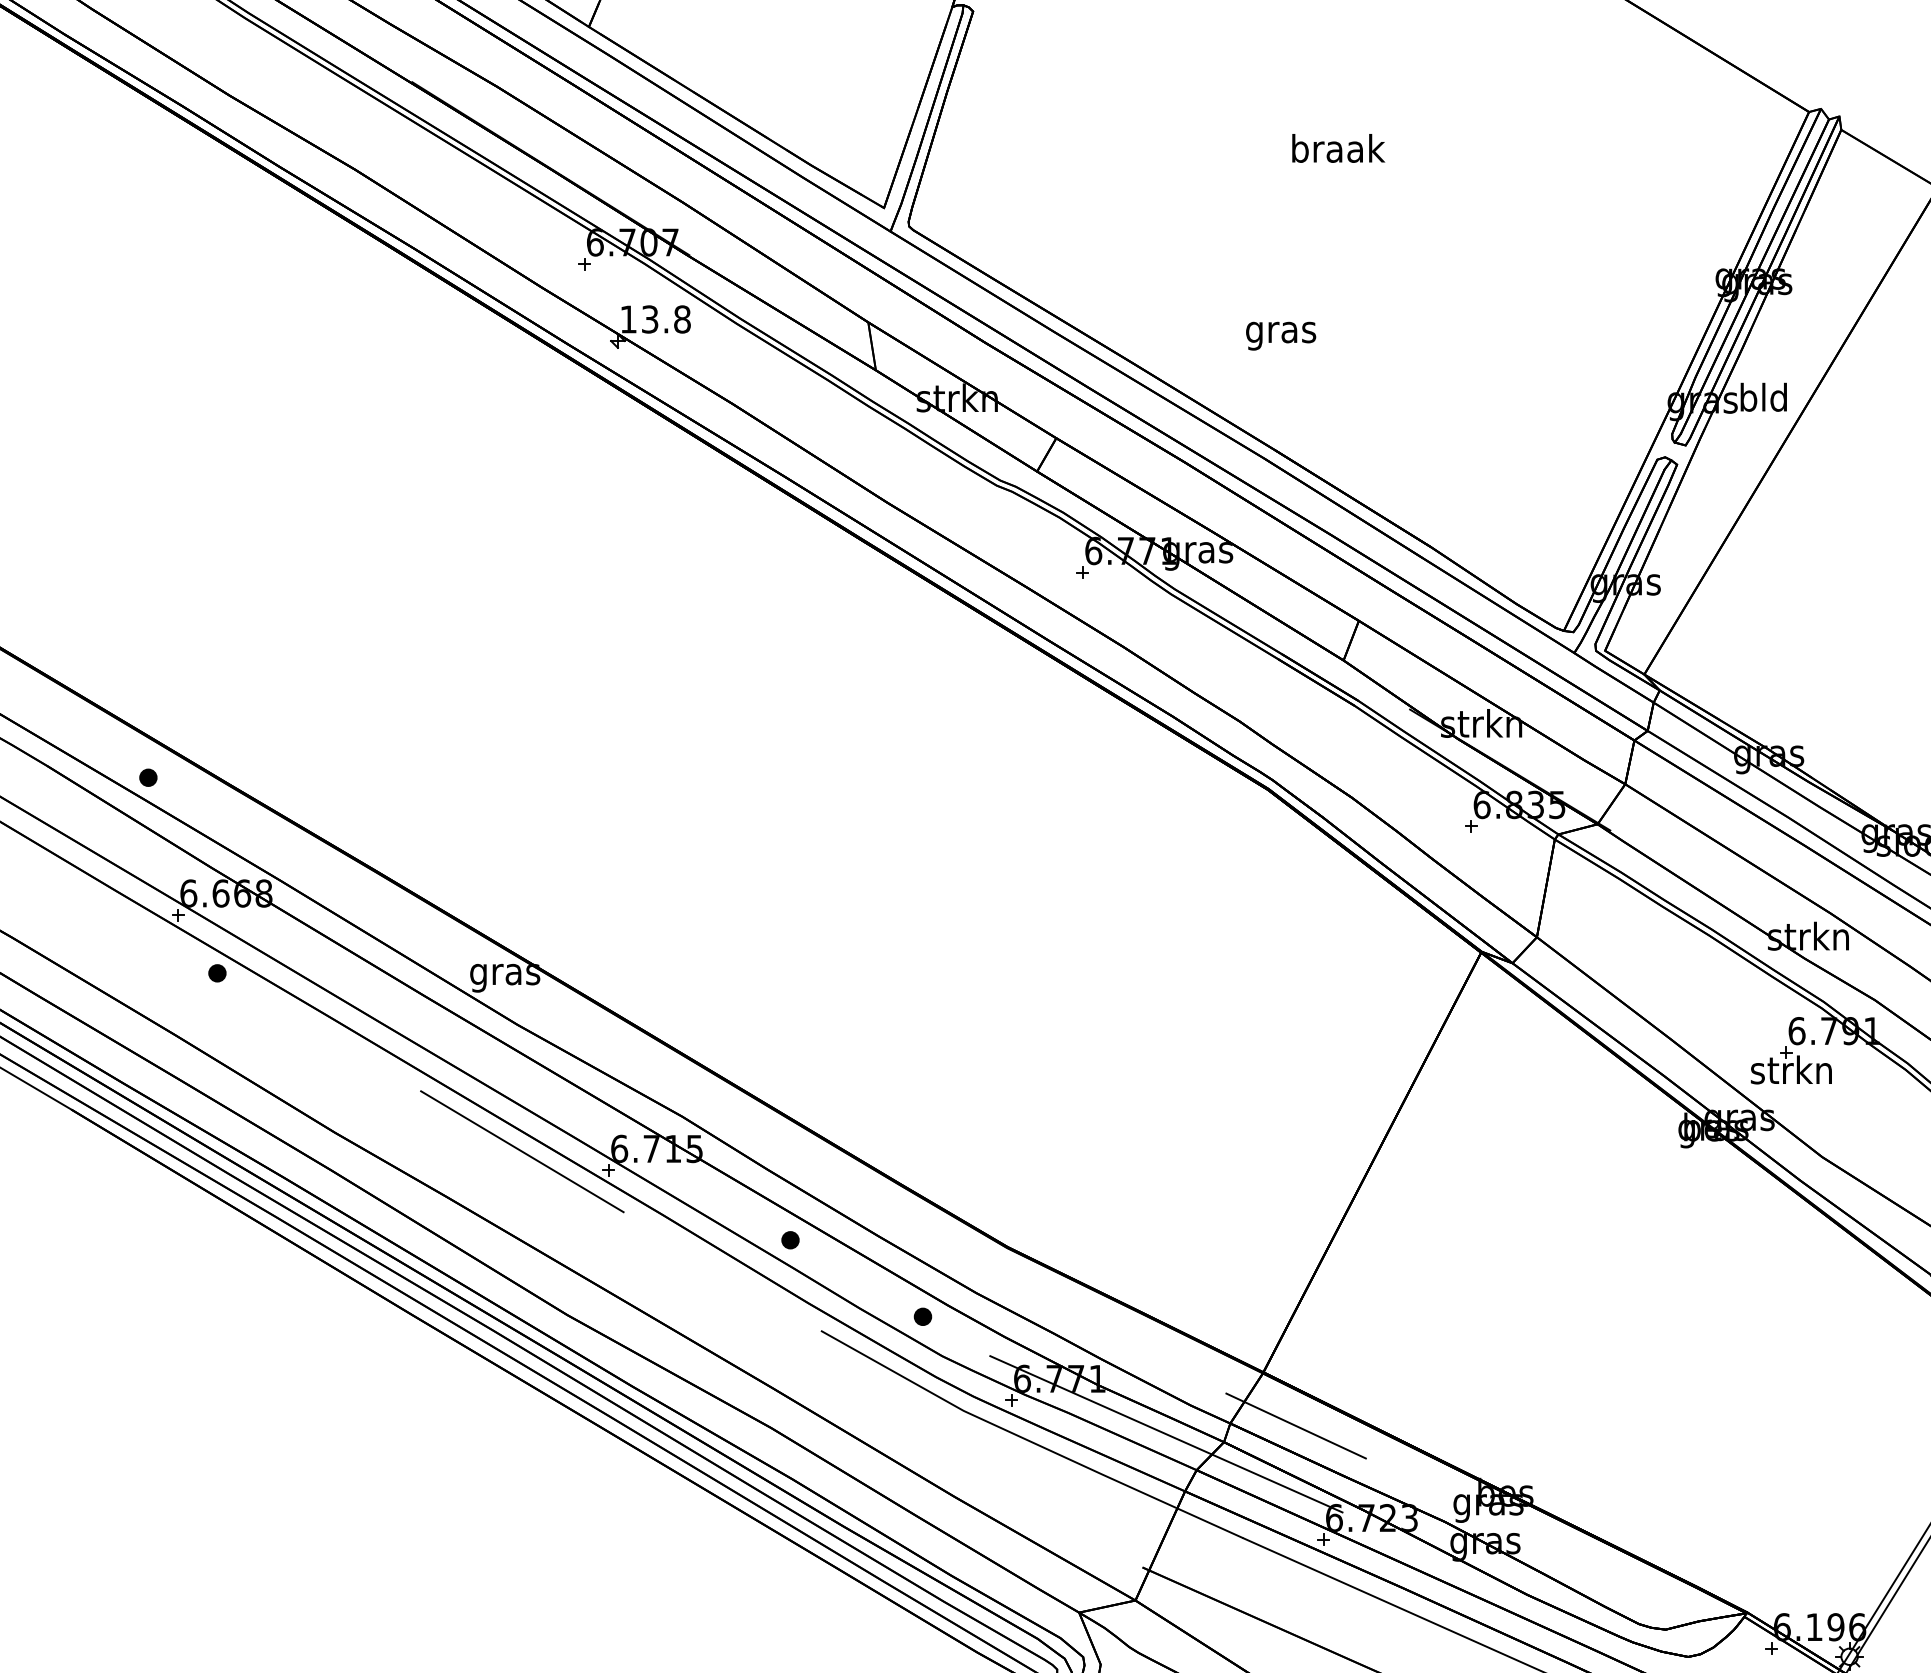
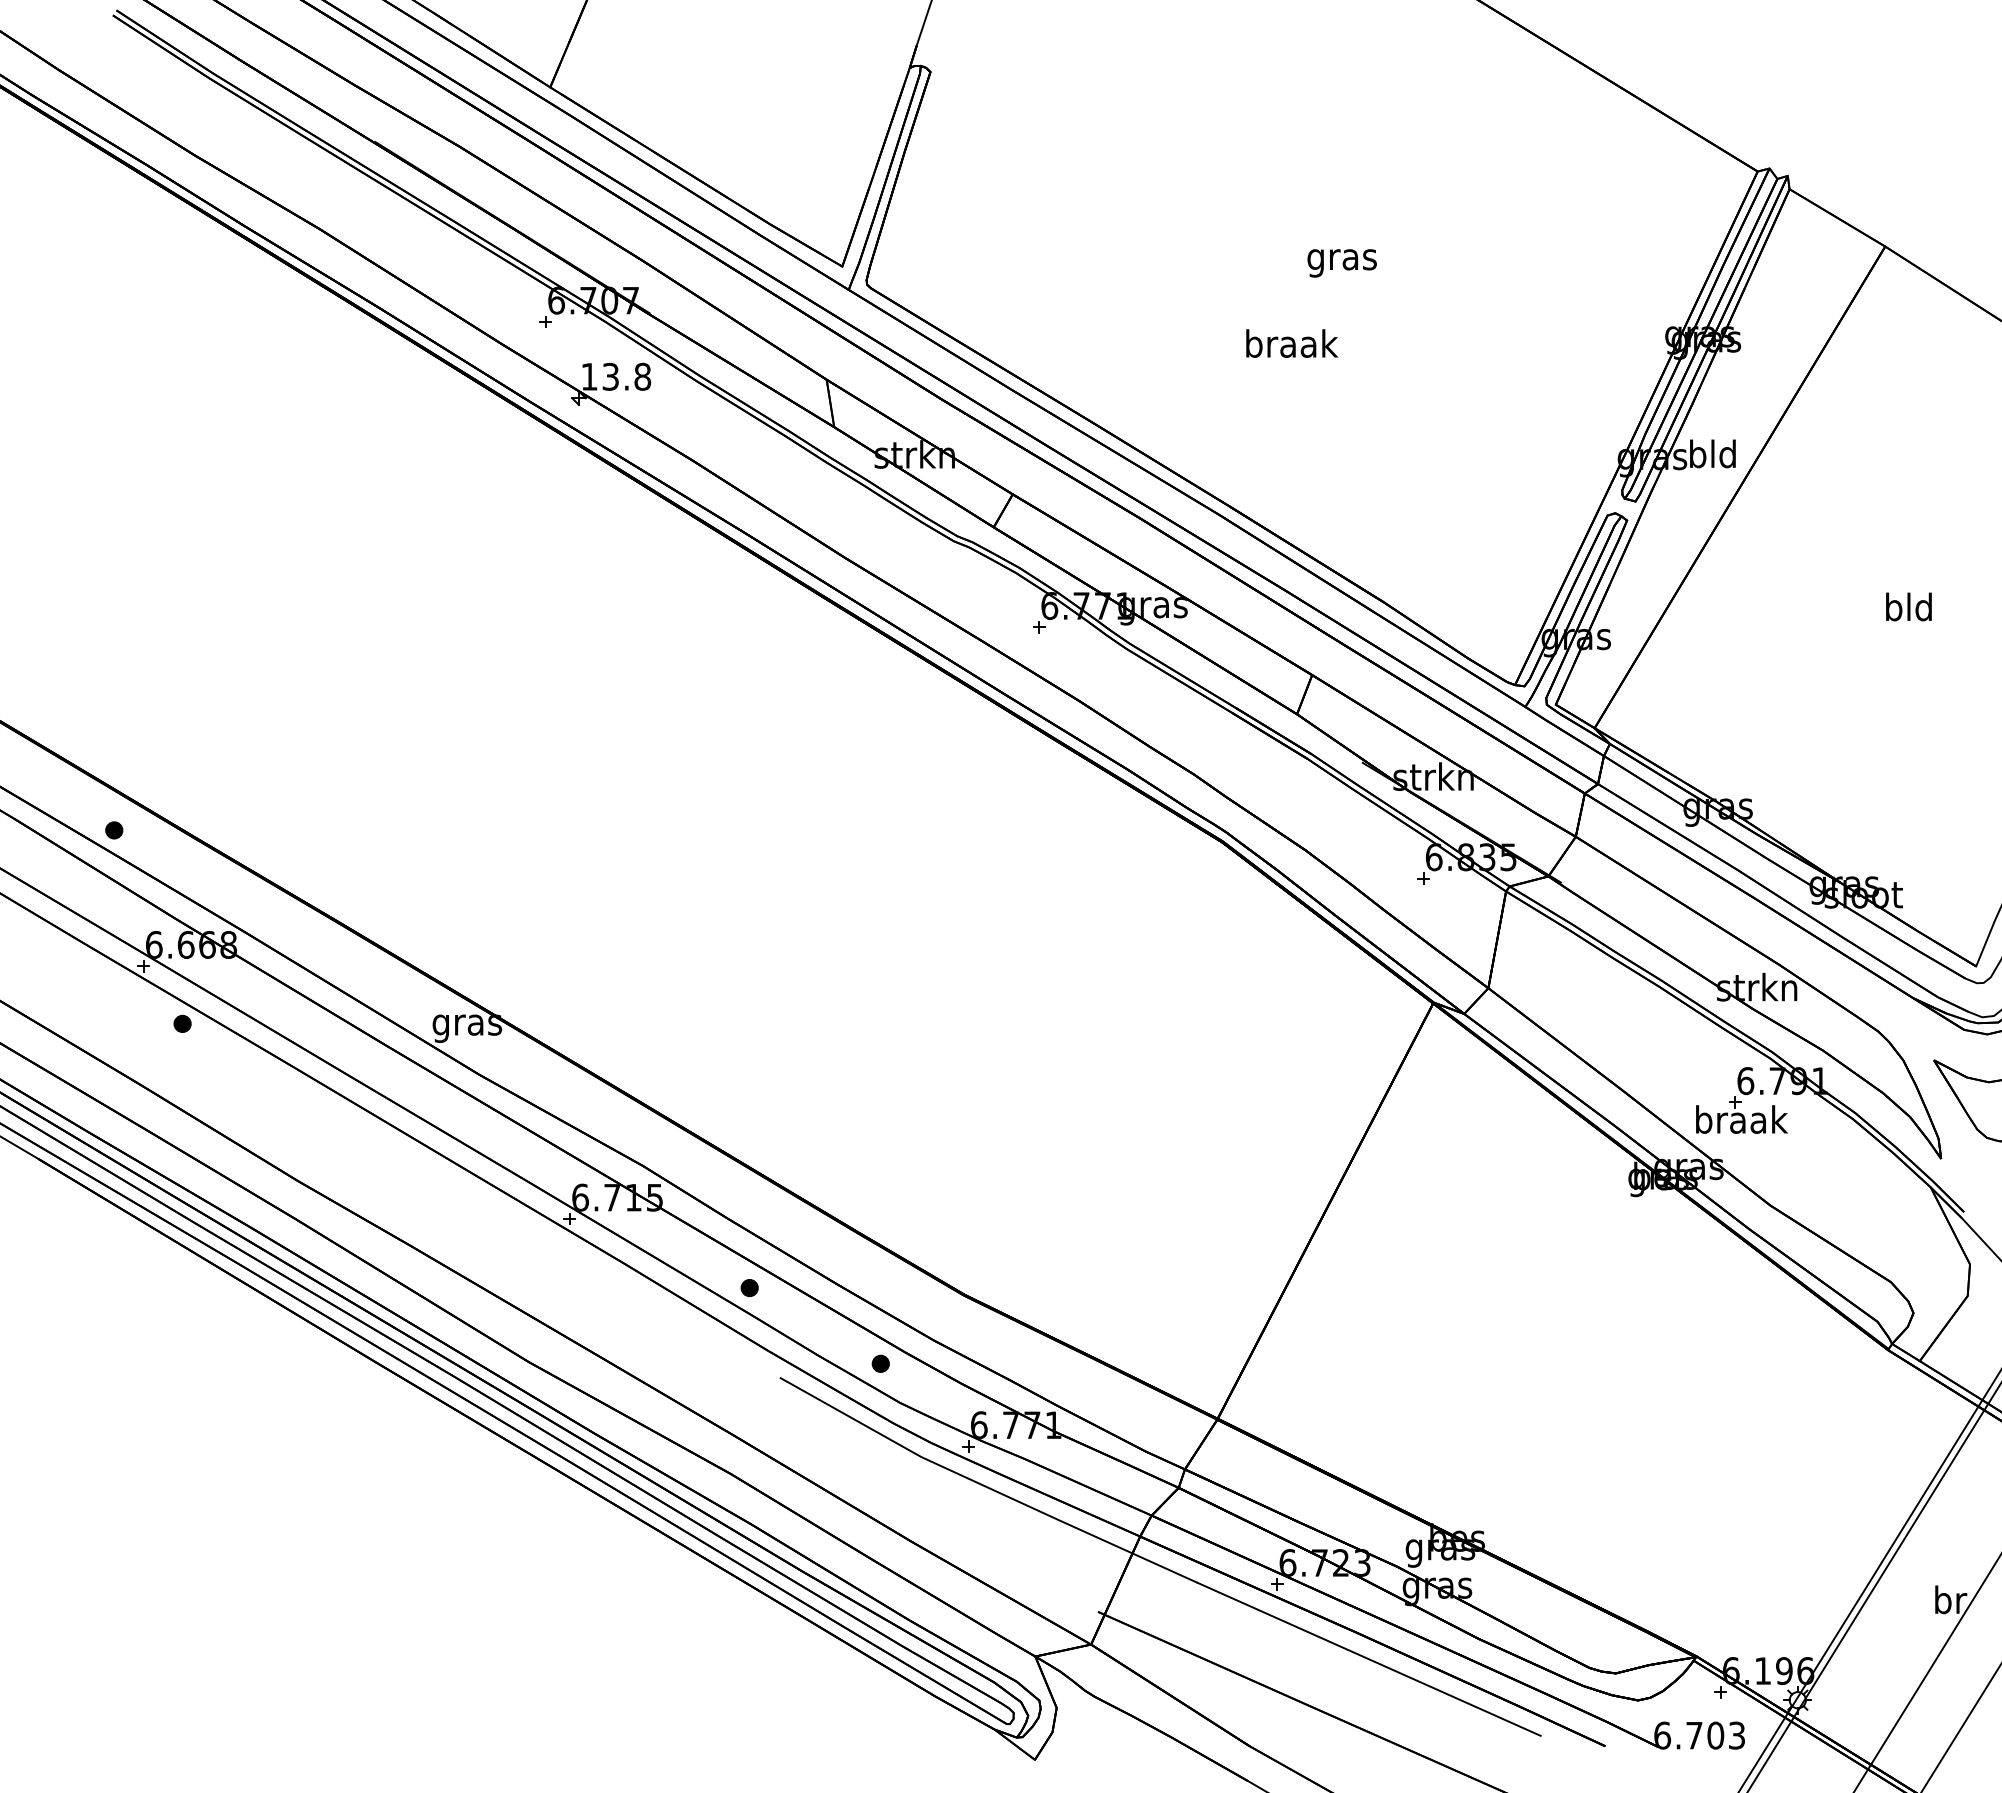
text: (1338, 148) -> (1292, 343), moved
text: (1280, 336) -> (1341, 263), moved
text: (1792, 1069) -> (1741, 1119), strkn -> braak
line: (522, 1151) -> (484, 1200), removed
line: (1296, 1425) -> (1250, 1471), removed
line: (1166, 1433) -> (1121, 1479), removed

